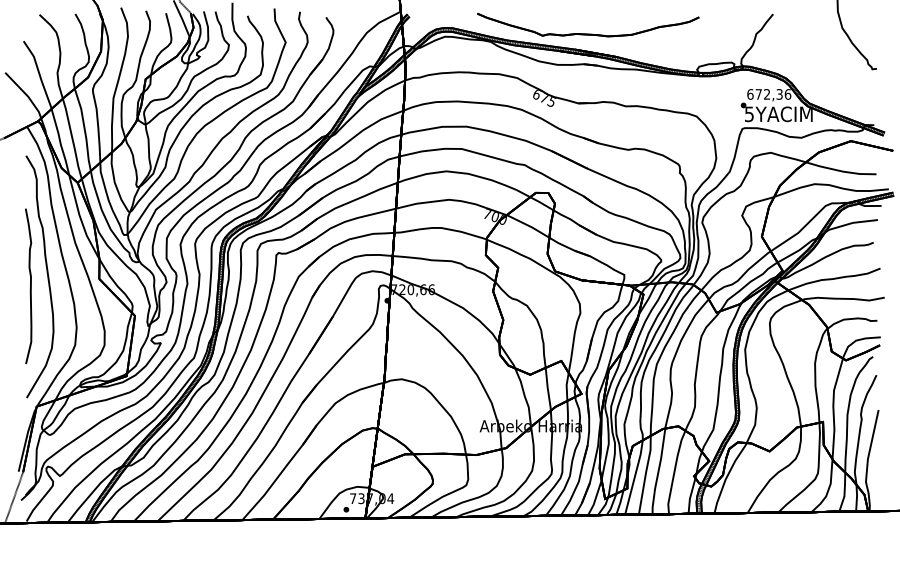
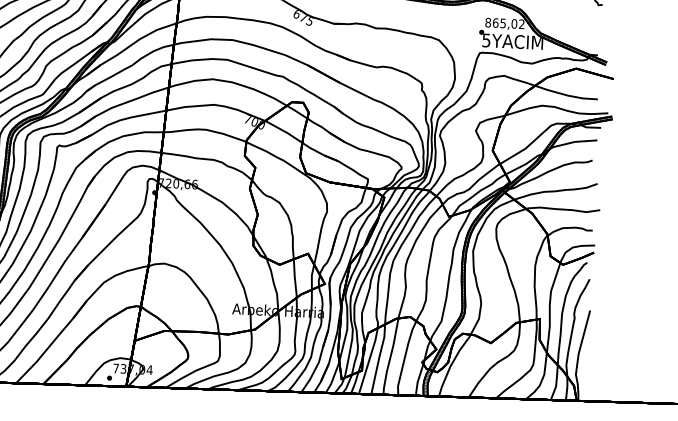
text: (769, 94) -> (505, 23), 672,36 -> 865,02

